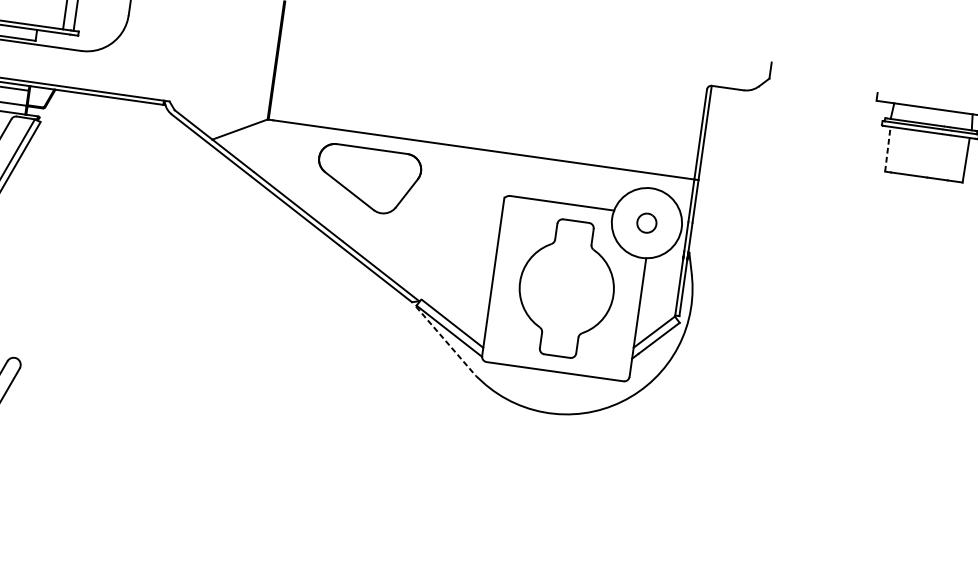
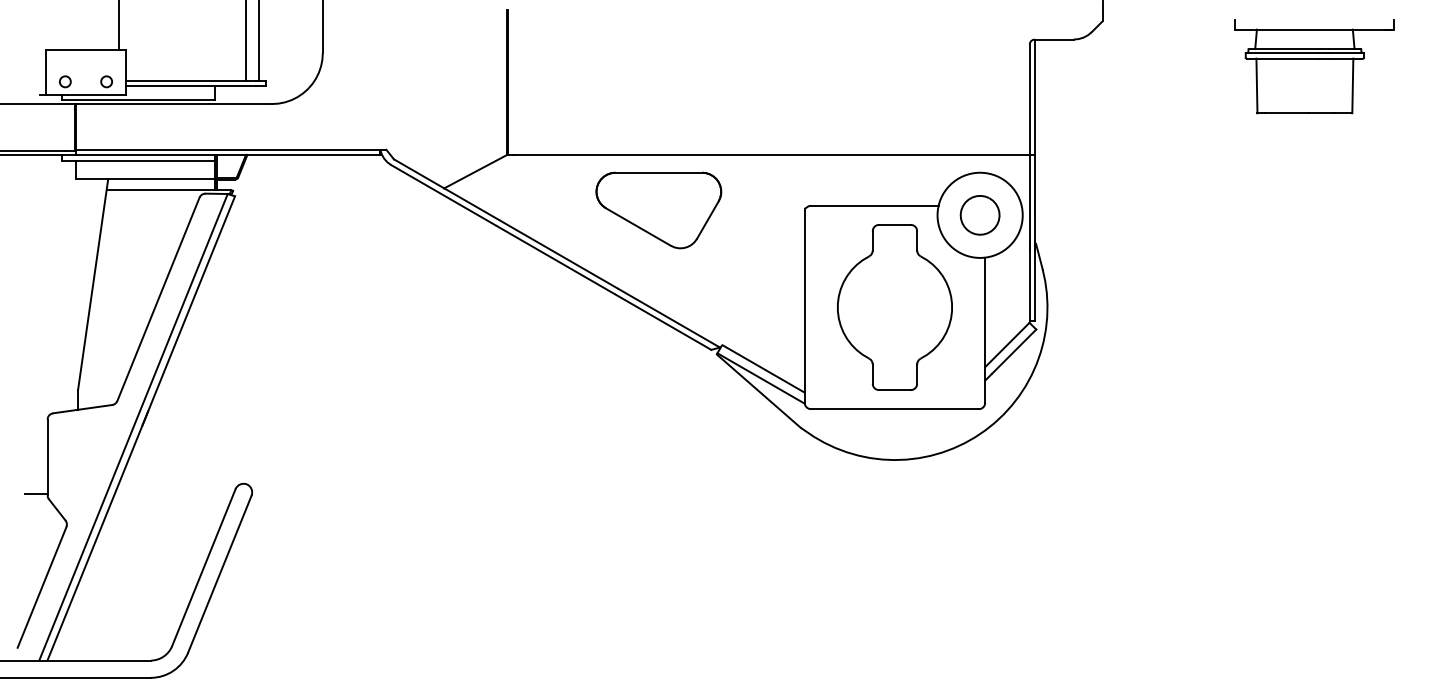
line: (887, 148) -> (1256, 85), dashed -> solid
part: (367, 179) -> (658, 210), moved
part: (646, 223) -> (979, 215), size x1.67
line: (445, 341) -> (758, 391), dashed -> solid

